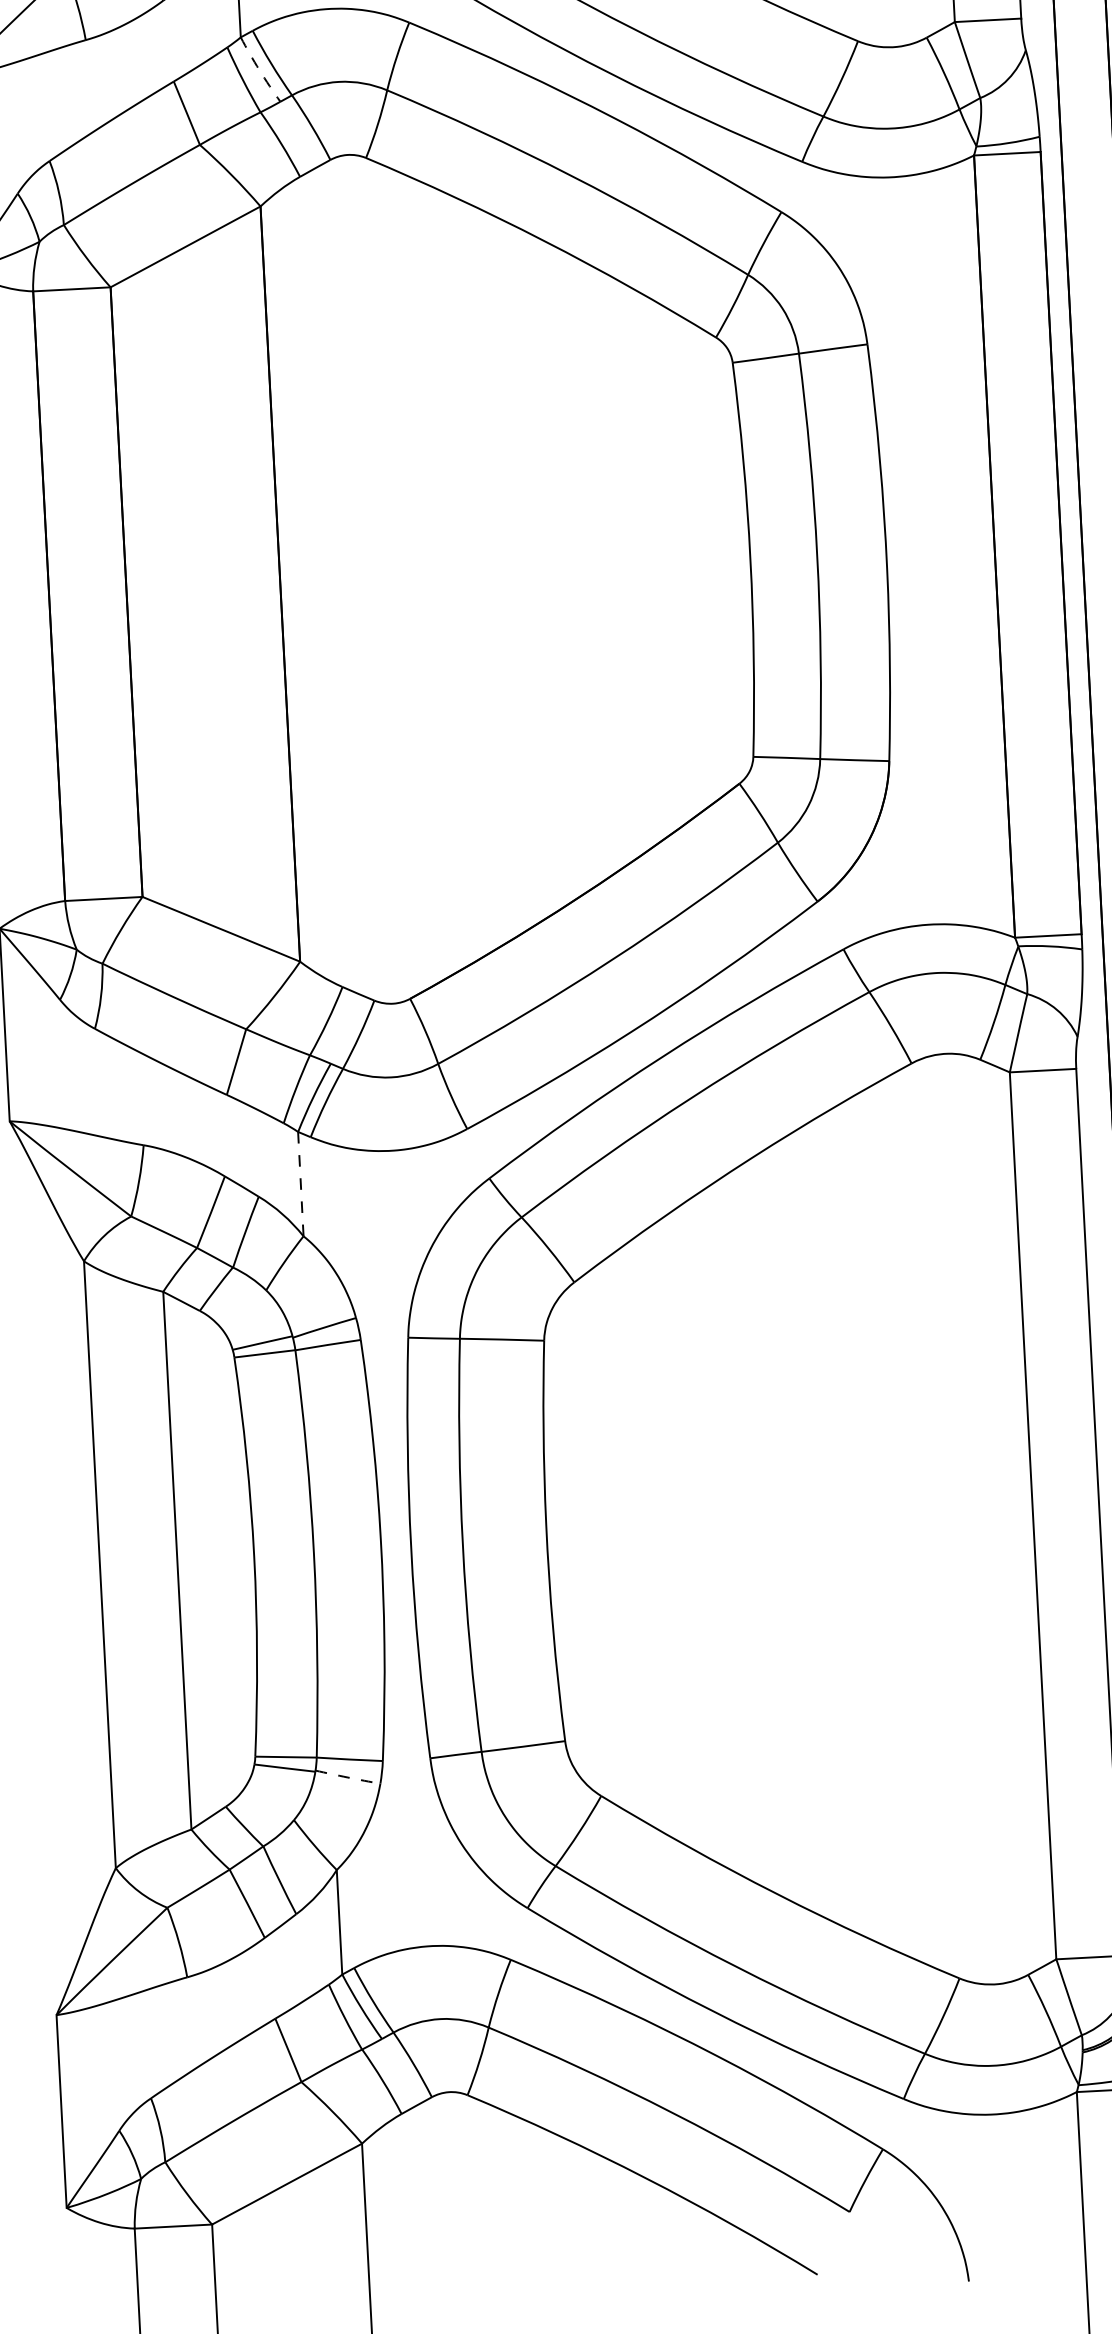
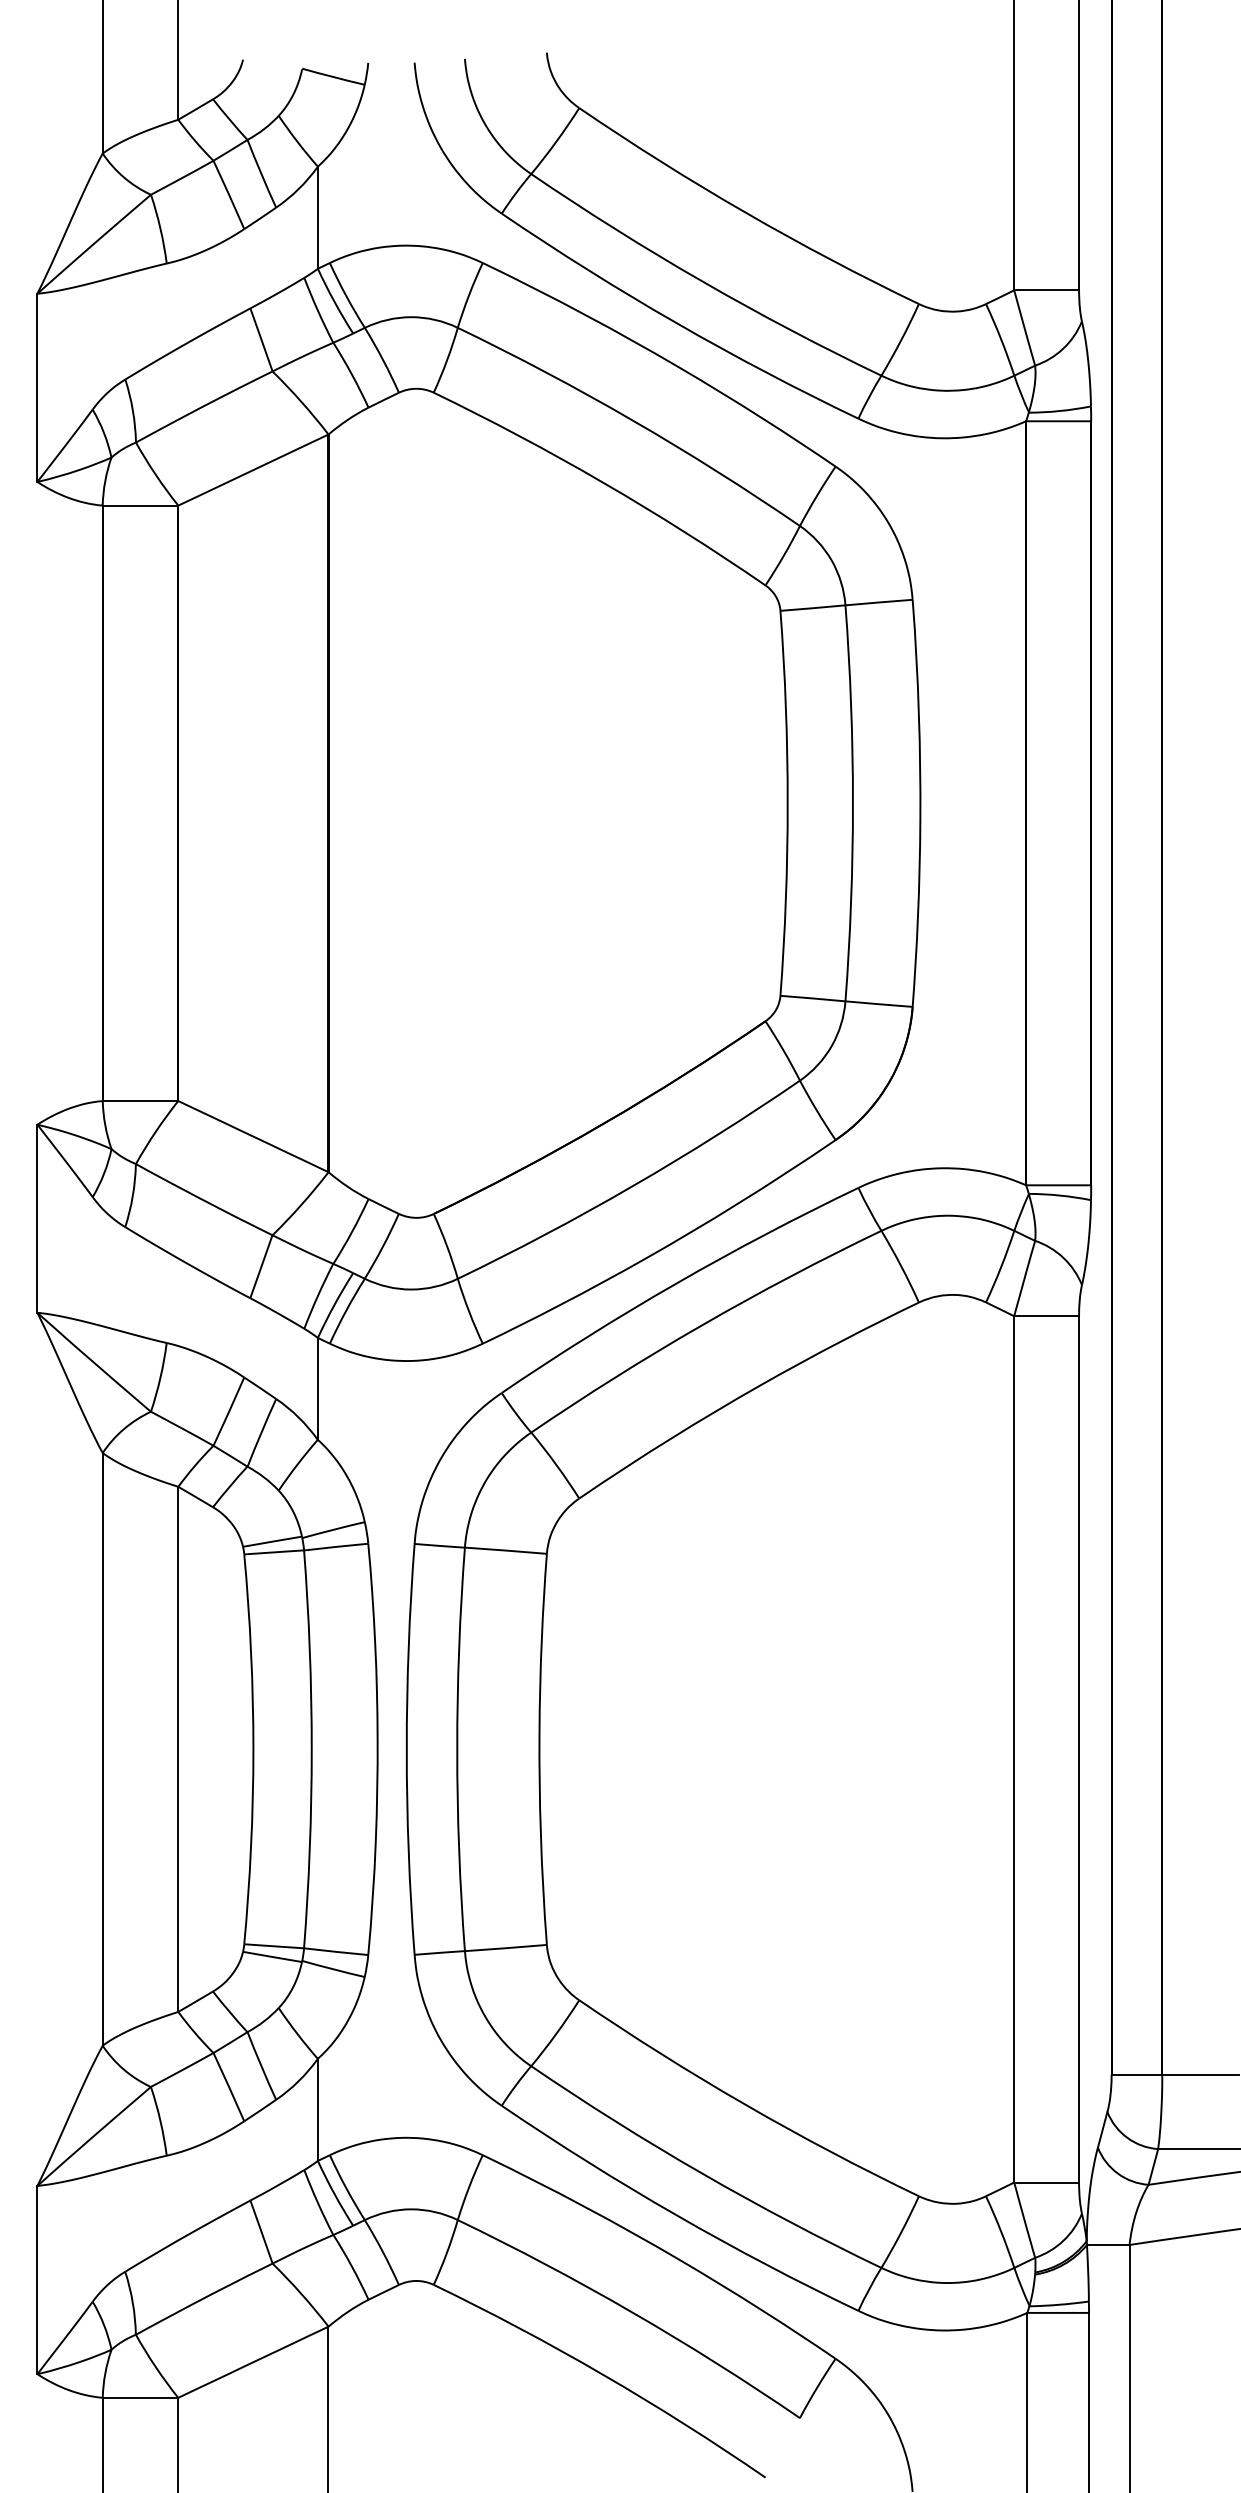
arc: (259, 69) -> (334, 301), dashed -> solid
line: (300, 1183) -> (317, 1388), dashed -> solid
arc: (348, 1777) -> (333, 1969), dashed -> solid

